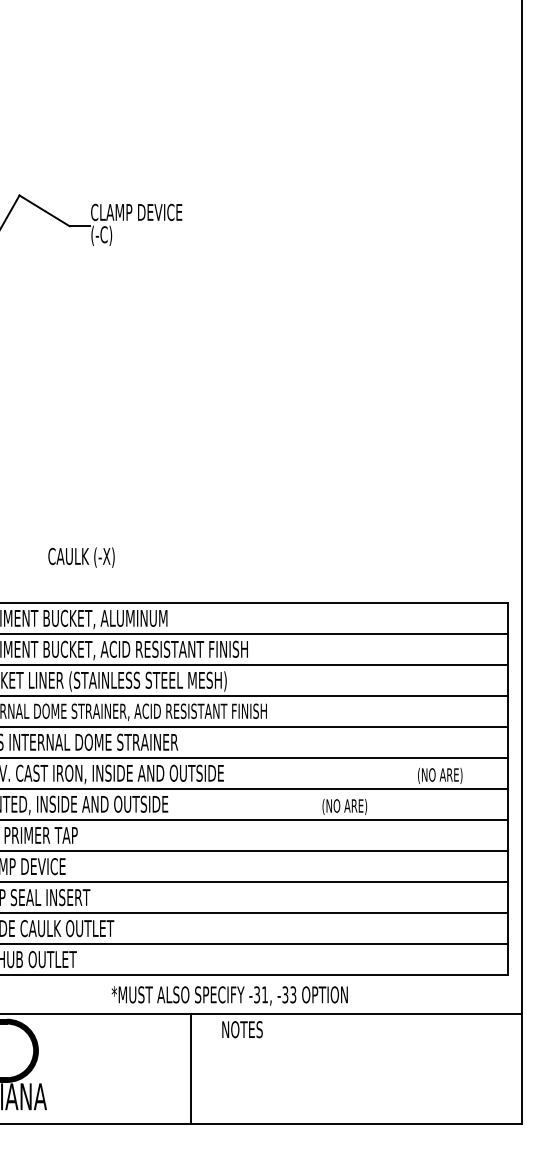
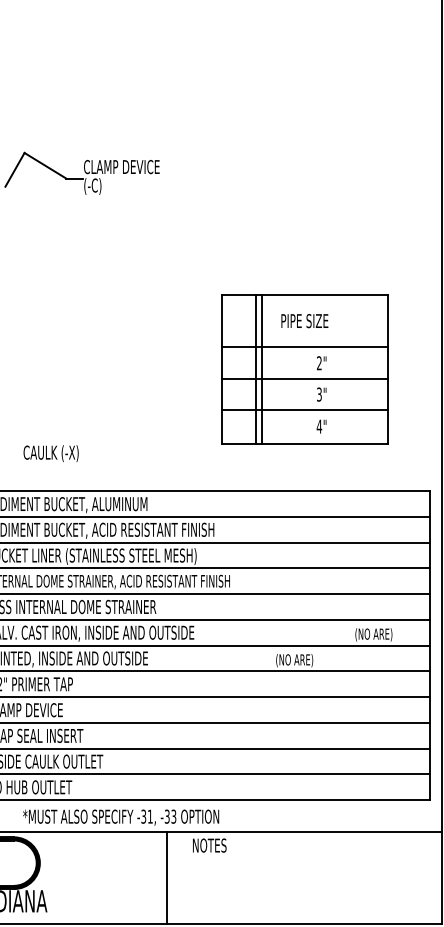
part: (356, 455) -> (304, 368), added
text: (81, 557) -> (51, 453), moved
text: (229, 995) -> (120, 817), moved

